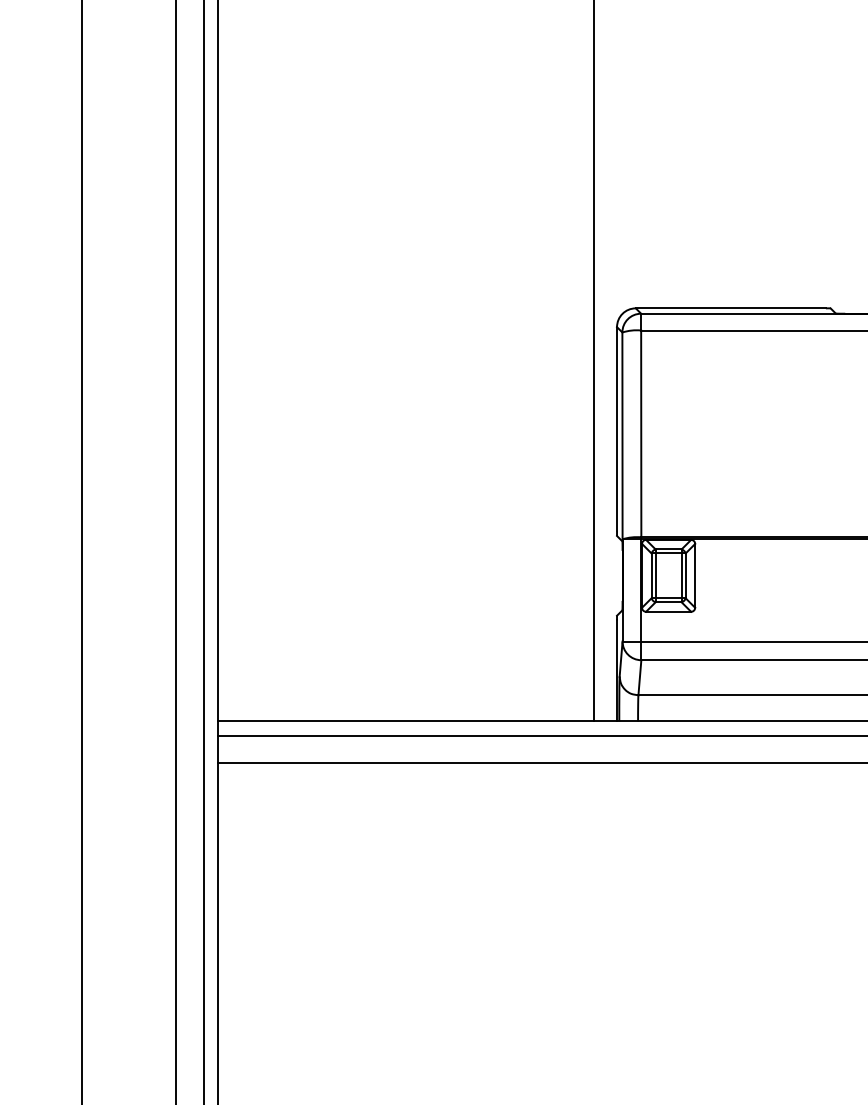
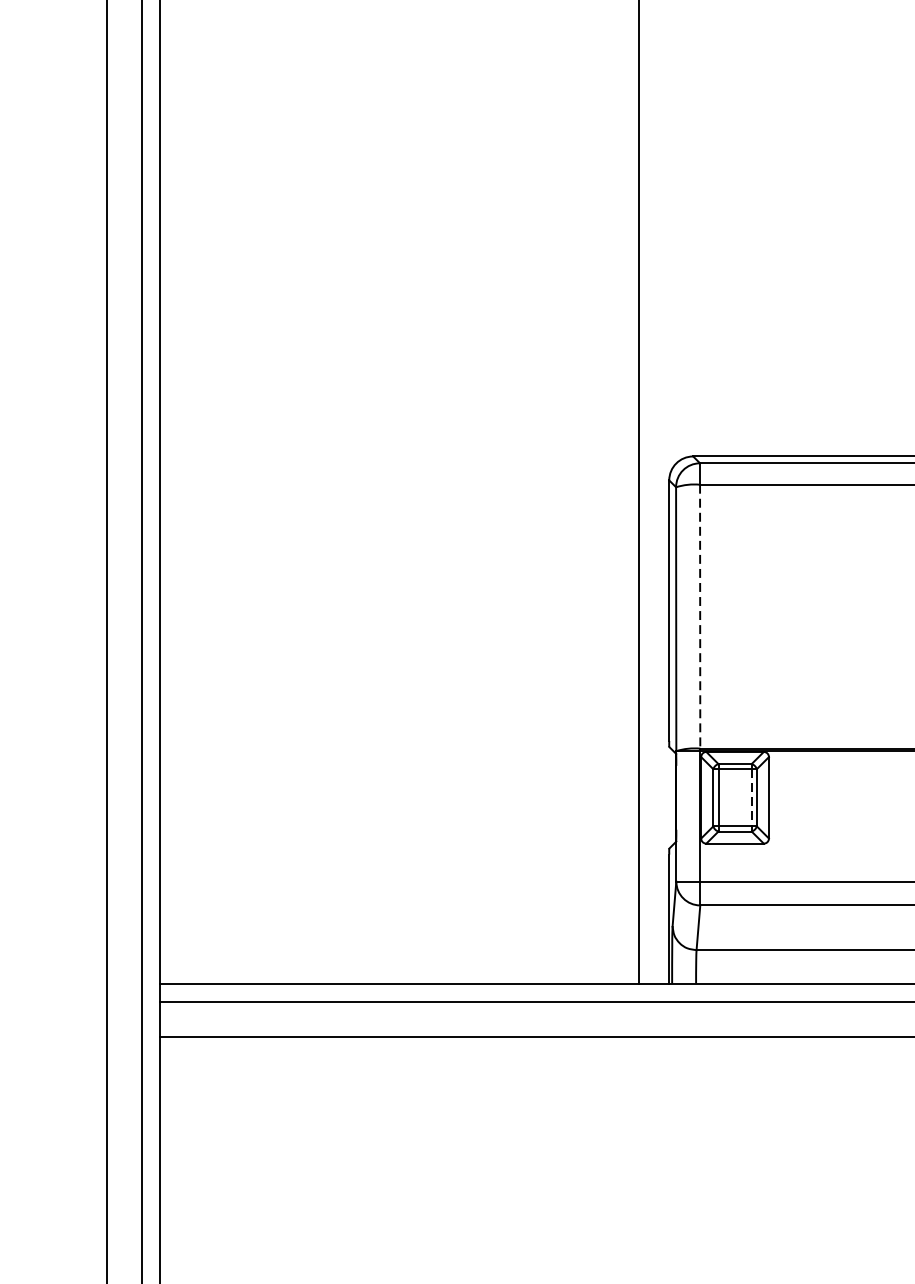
line: (641, 434) -> (700, 617), solid -> dashed
line: (681, 576) -> (751, 798), solid -> dashed

